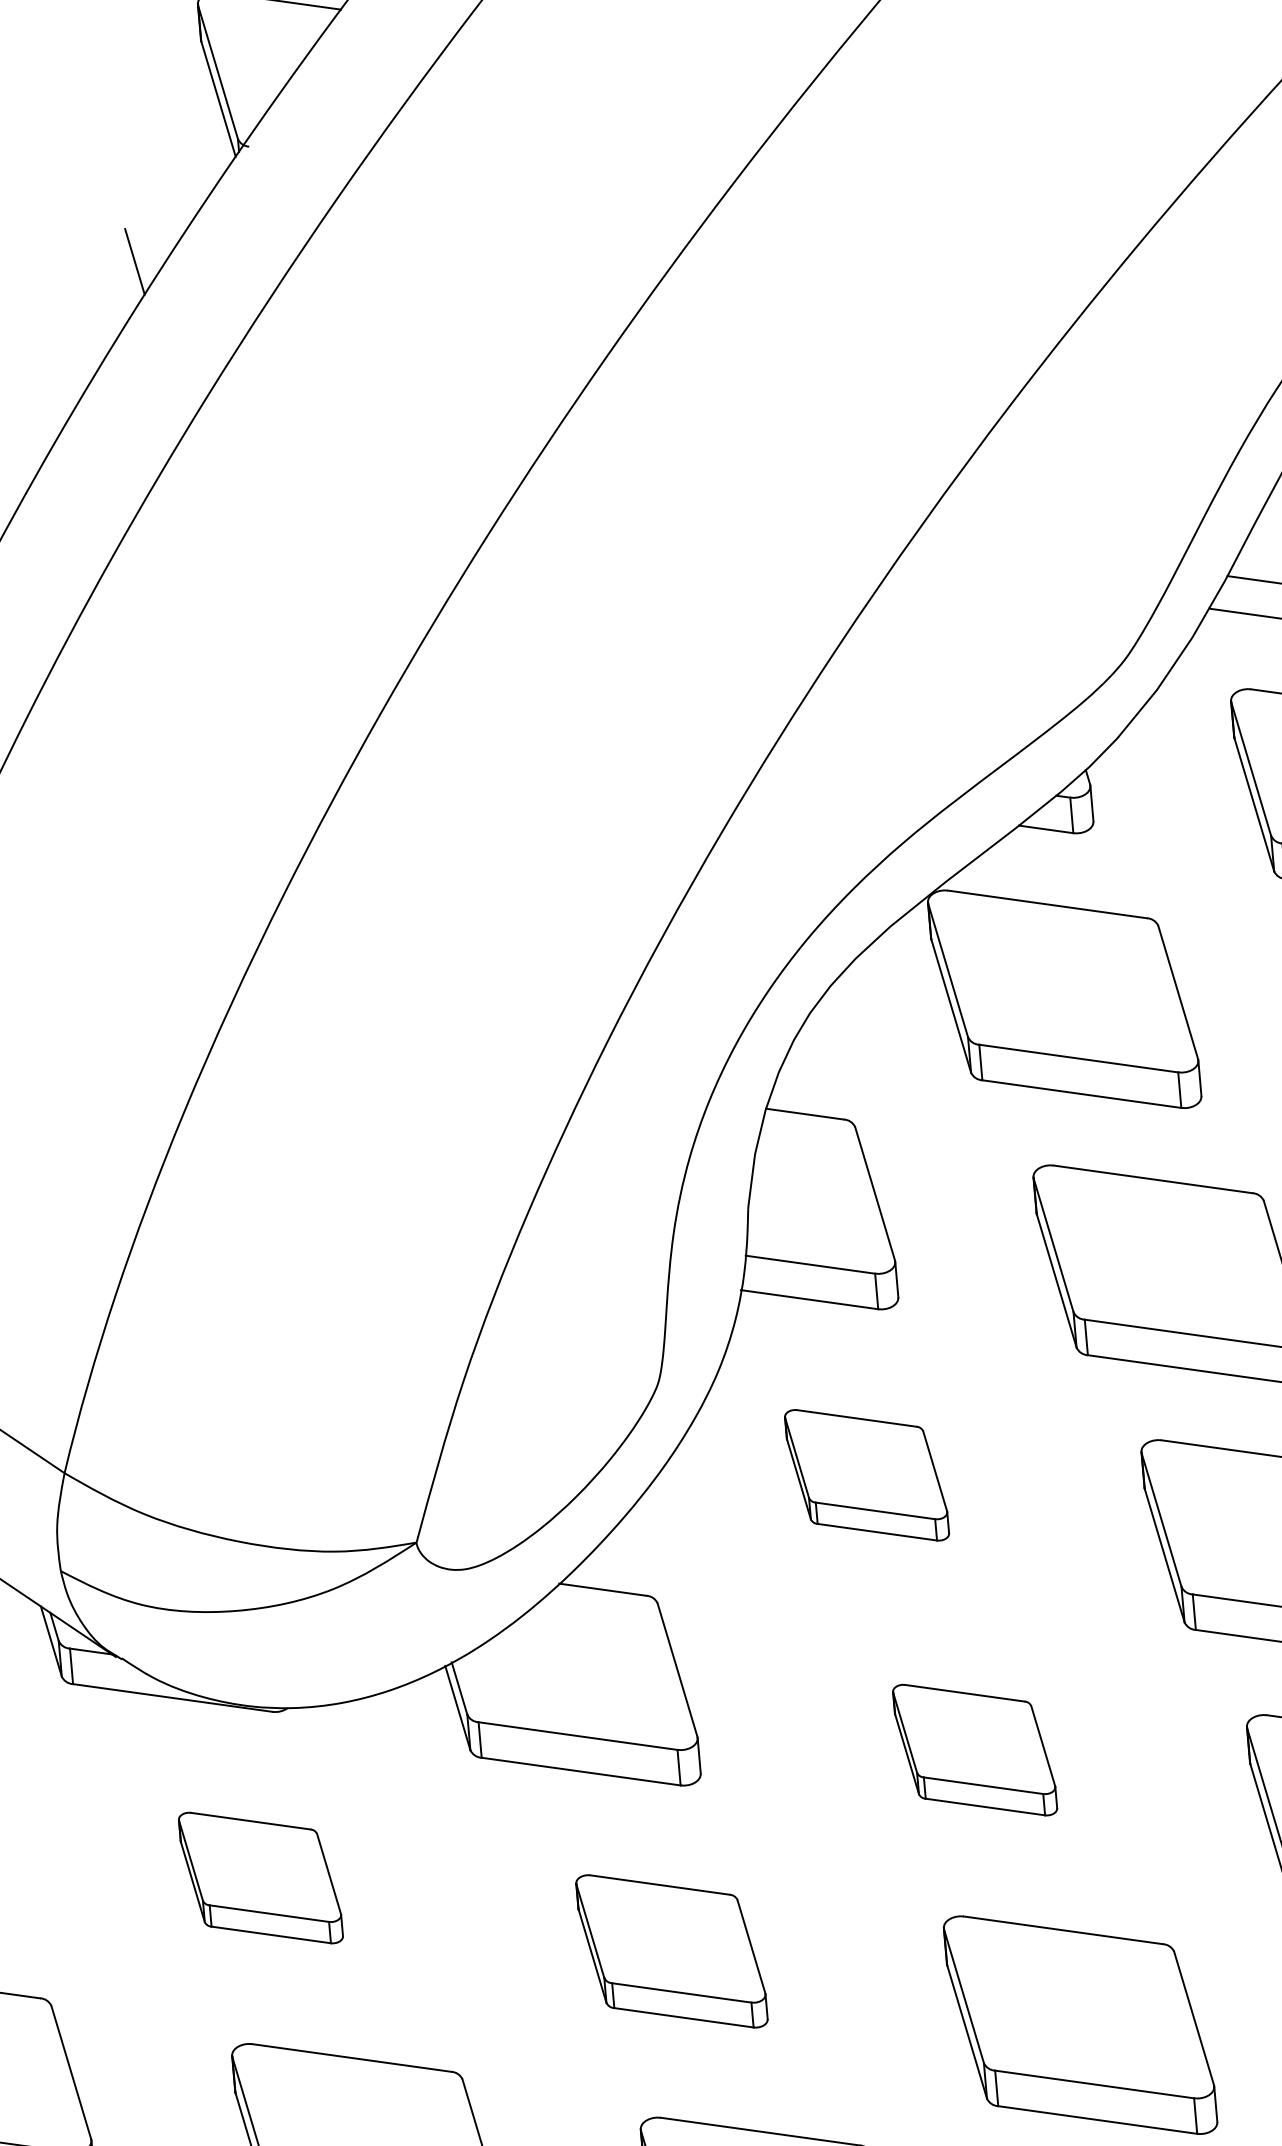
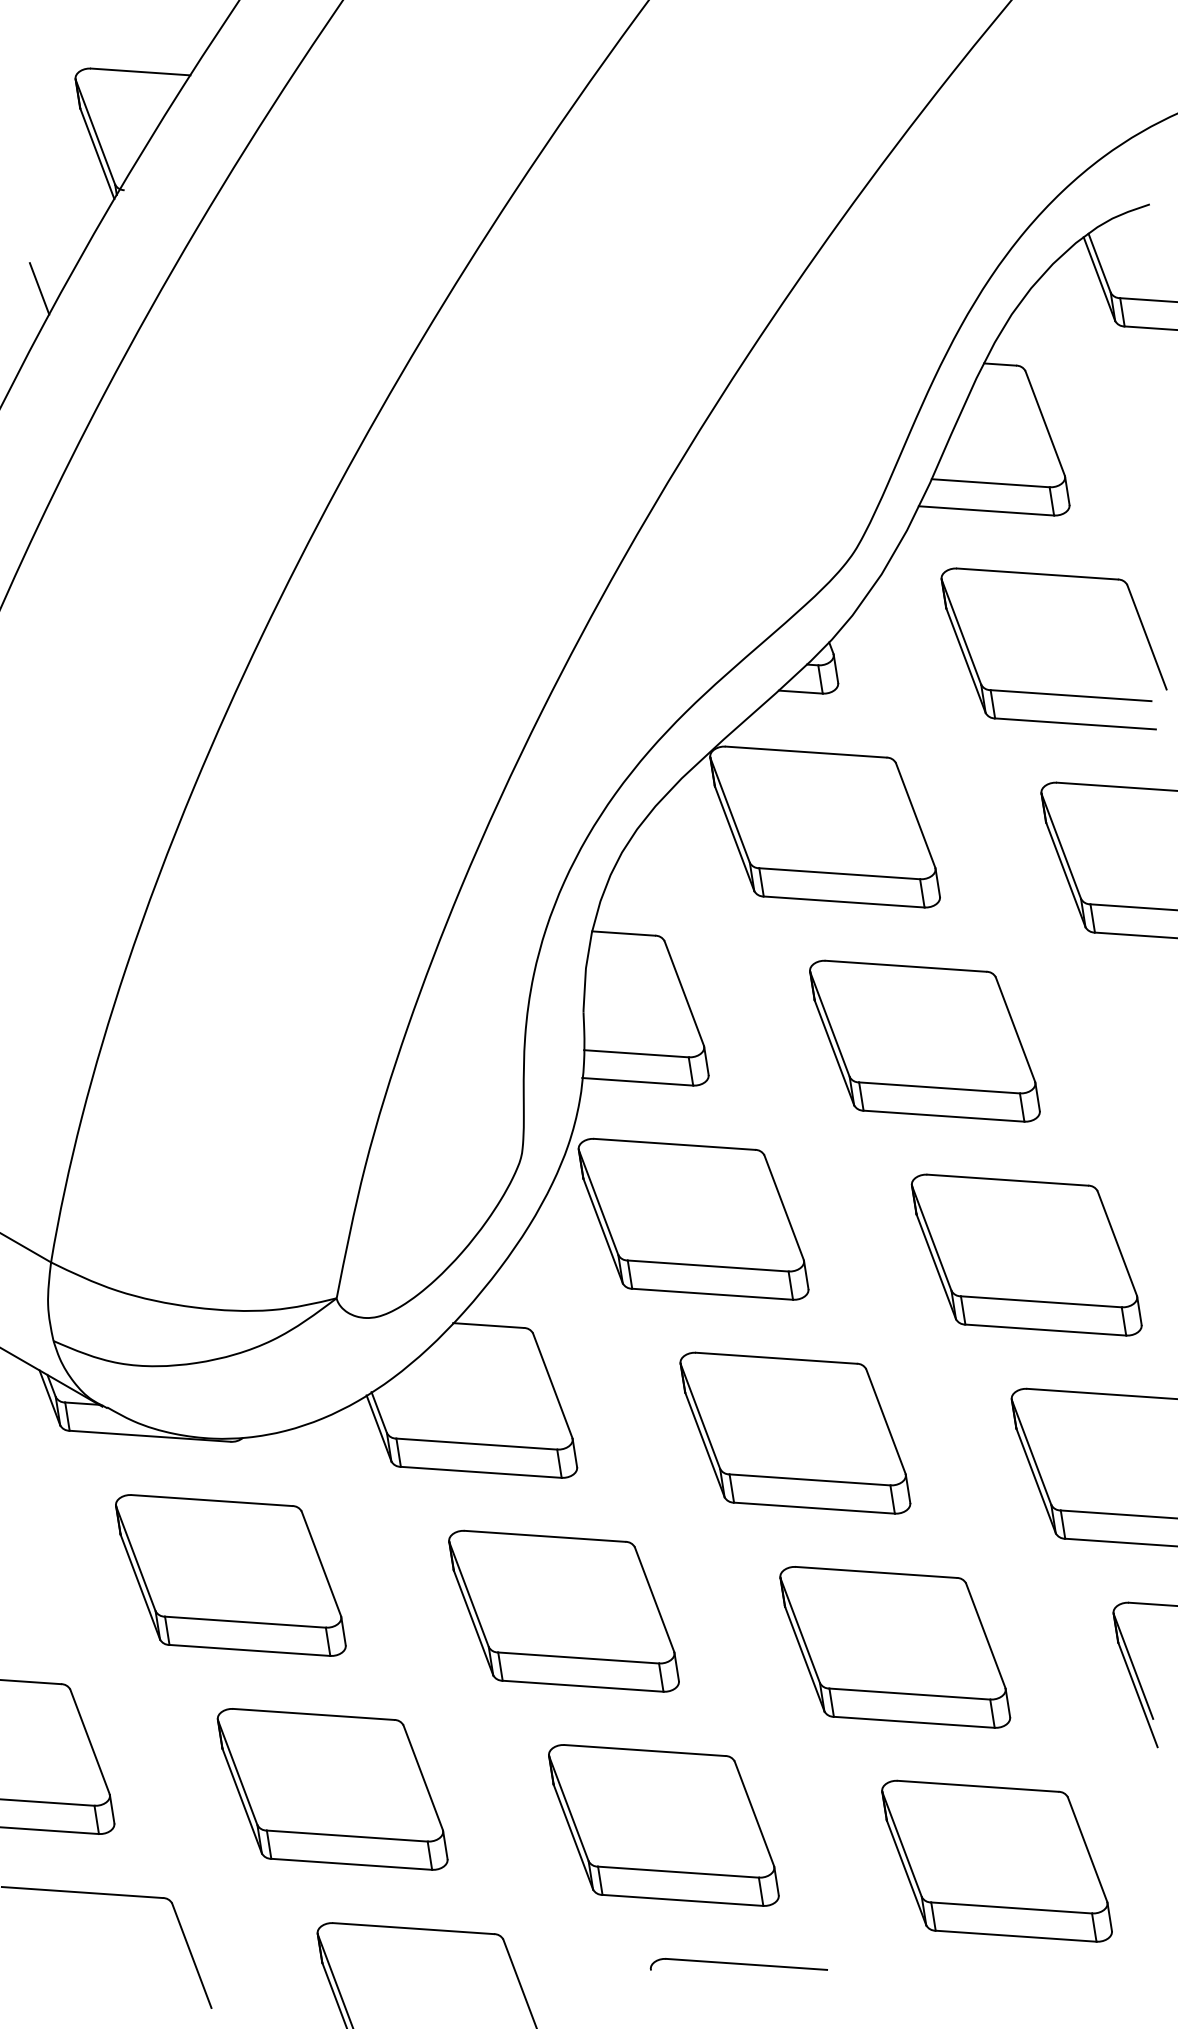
part: (867, 1474) -> (693, 1218), size x1.67
part: (975, 1749) -> (795, 1432), size x1.67
part: (260, 1878) -> (230, 1575), size x1.67
part: (671, 1950) -> (563, 1610), size x1.43

